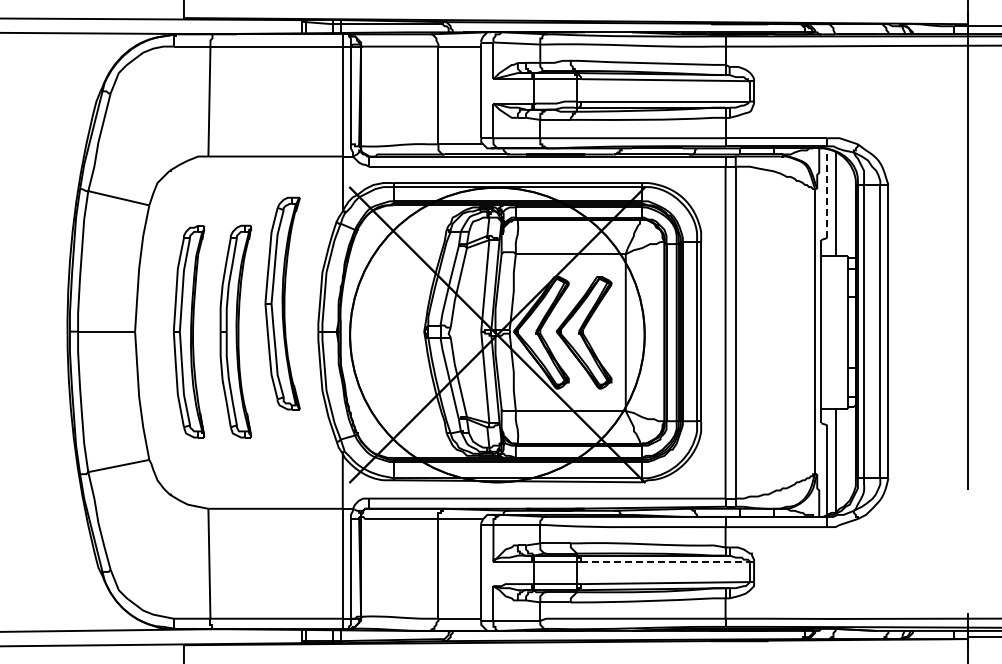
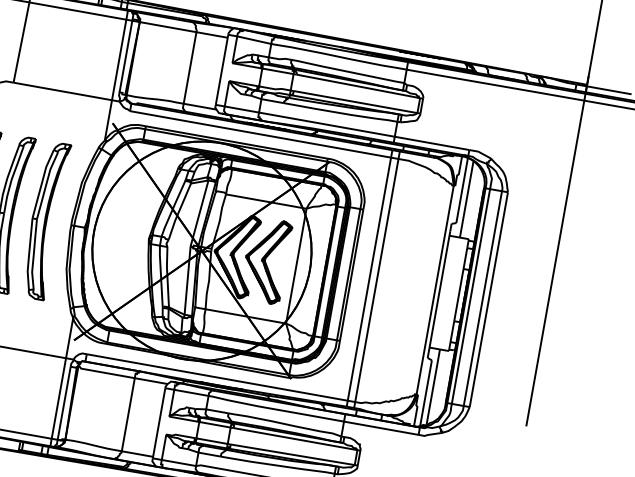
line: (827, 193) -> (462, 190), dashed -> solid
part: (282, 303) -> (45, 220), moved
line: (666, 561) -> (296, 439), dashed -> solid

